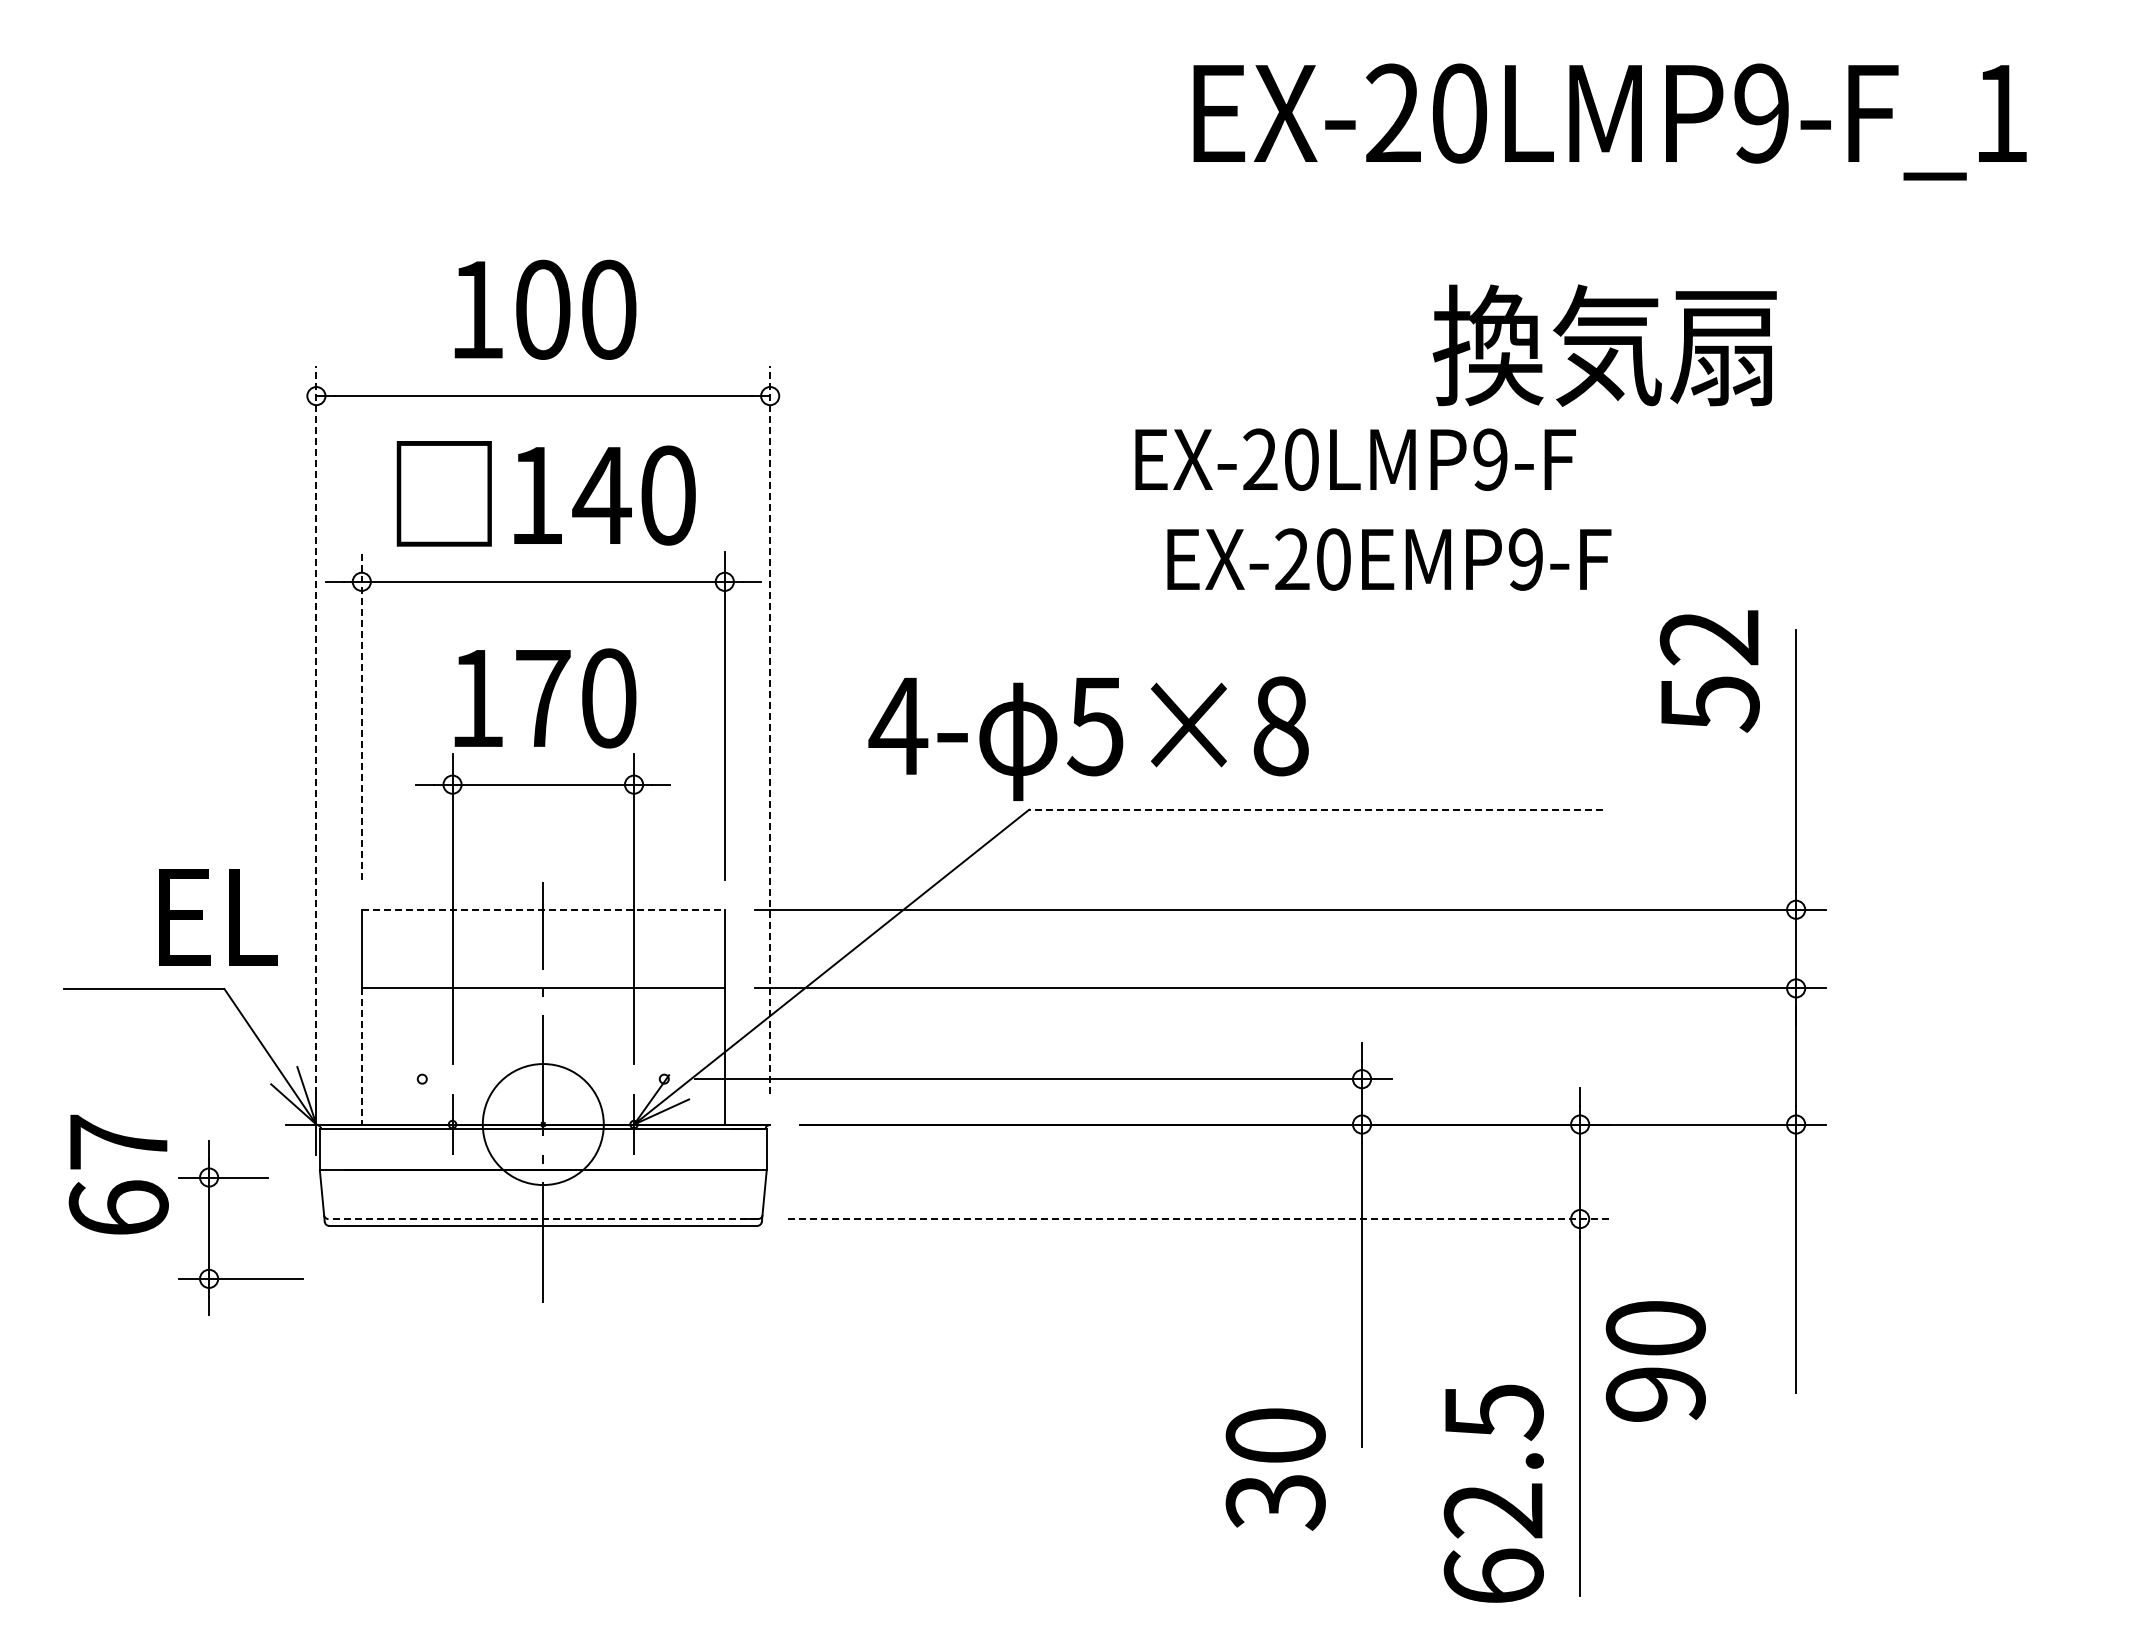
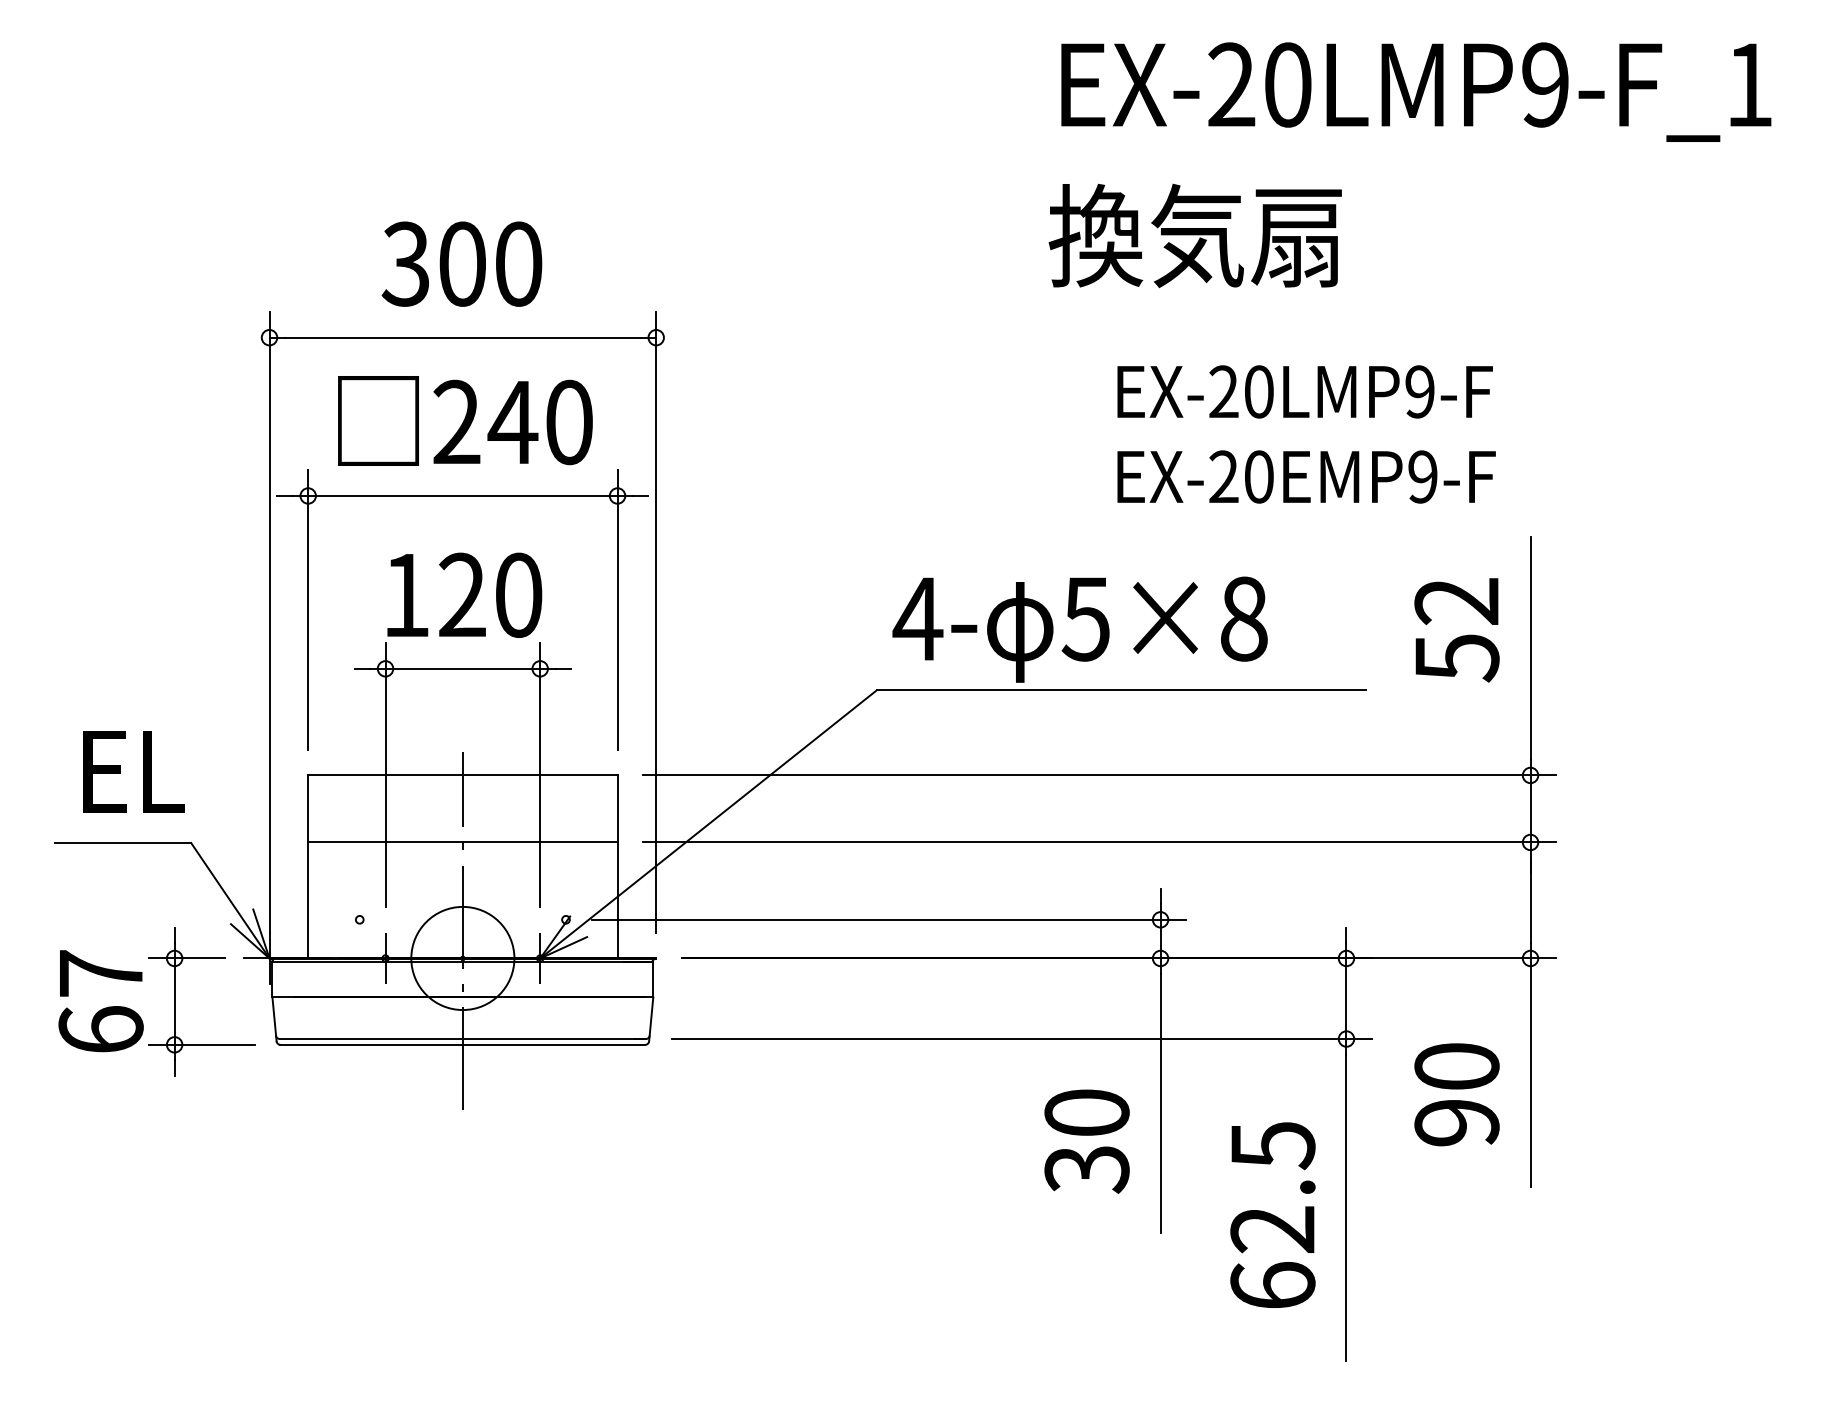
text: (1609, 121) -> (1415, 91), moved
text: (475, 309) -> (405, 263), 100 -> 300
text: (1604, 345) -> (1195, 235), moved
text: (1355, 459) -> (1305, 391), moved
text: (535, 494) -> (456, 421), 140 -> 240
text: (1389, 559) -> (1306, 476), moved
text: (1709, 671) -> (1456, 630), moved
text: (542, 697) -> (462, 594), 170 -> 120
line: (361, 715) -> (307, 609), dashed -> solid
line: (316, 729) -> (269, 621), dashed -> solid
line: (770, 729) -> (656, 621), dashed -> solid
text: (1088, 738) -> (1080, 629), moved
line: (1315, 809) -> (1120, 689), dashed -> solid
line: (543, 909) -> (463, 775), dashed -> solid
text: (218, 917) -> (134, 771), moved
line: (361, 1056) -> (307, 900), dashed -> solid
line: (543, 1219) -> (463, 1039), dashed -> solid
line: (1199, 1219) -> (1022, 1039), dashed -> solid
part: (209, 1227) -> (174, 1001), moved
text: (1655, 1361) -> (1456, 1094), moved
text: (1275, 1469) -> (1086, 1141), moved
text: (1493, 1493) -> (1272, 1214), moved

